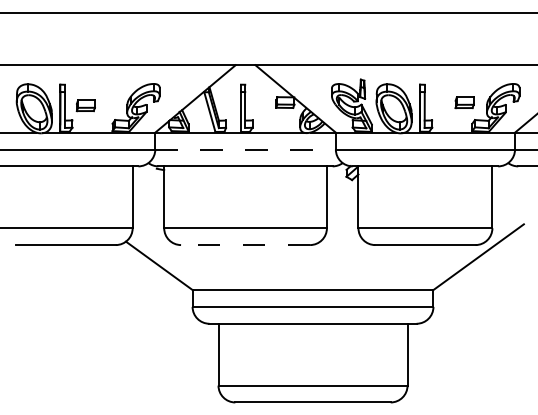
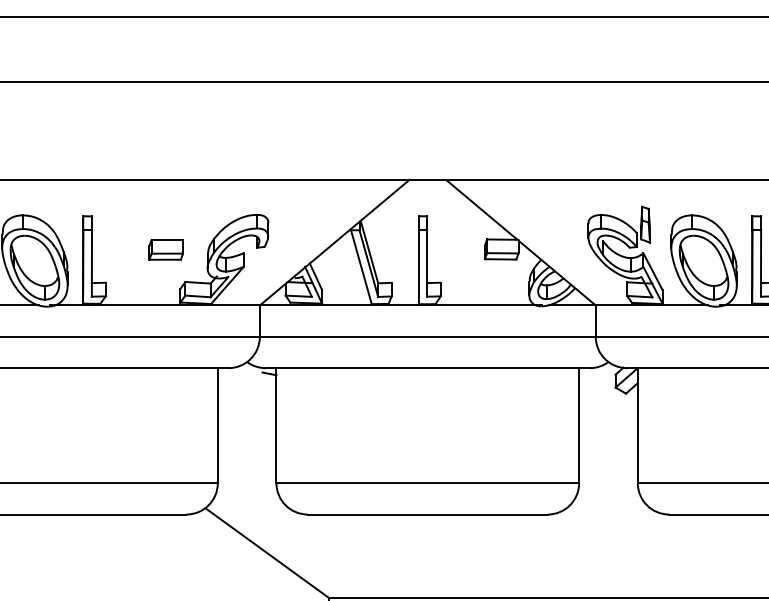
part: (85, 105) -> (165, 249), moved
line: (246, 149) -> (429, 336), dashed -> solid
line: (245, 245) -> (427, 515), dashed -> solid

